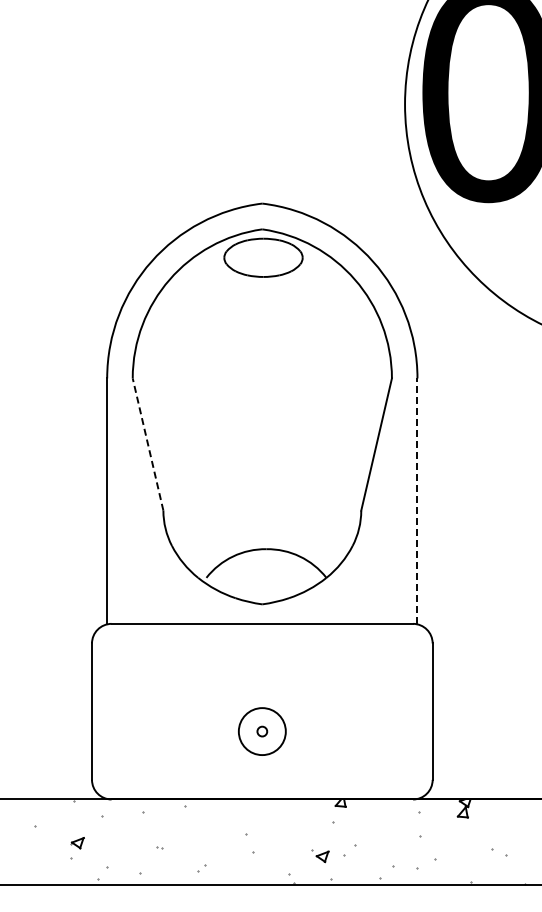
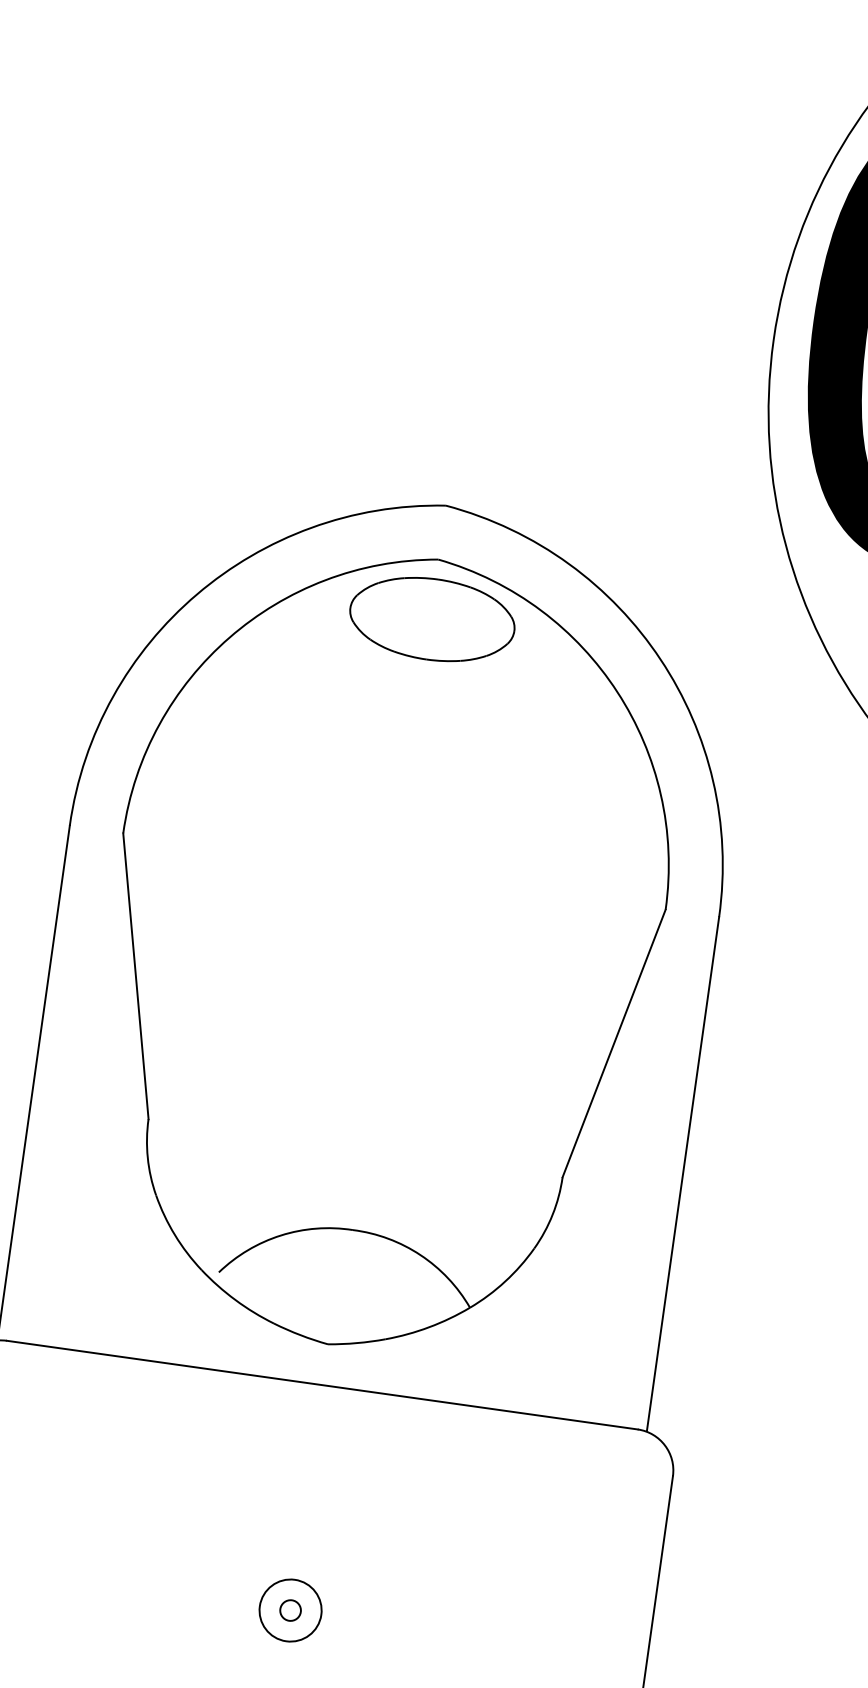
line: (148, 444) -> (136, 976), dashed -> solid
line: (417, 501) -> (682, 1174), dashed -> solid
circle: (262, 731) -> (290, 1610), size x0.62

